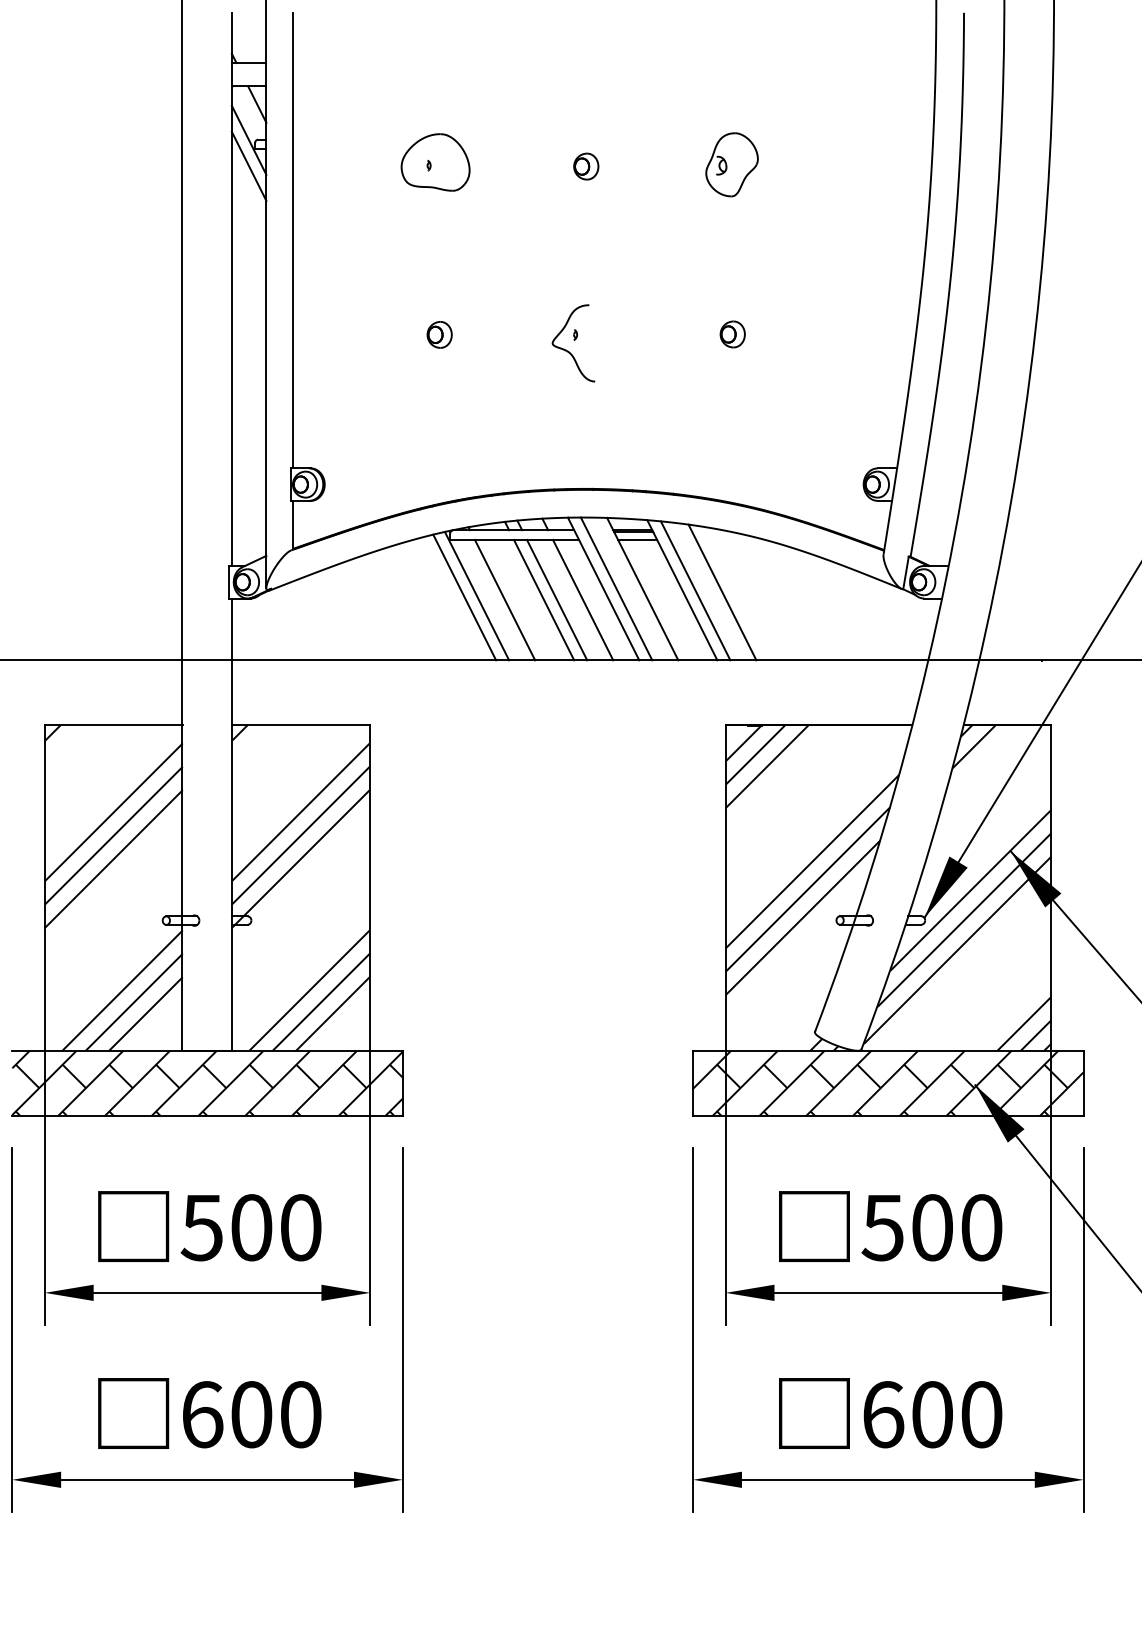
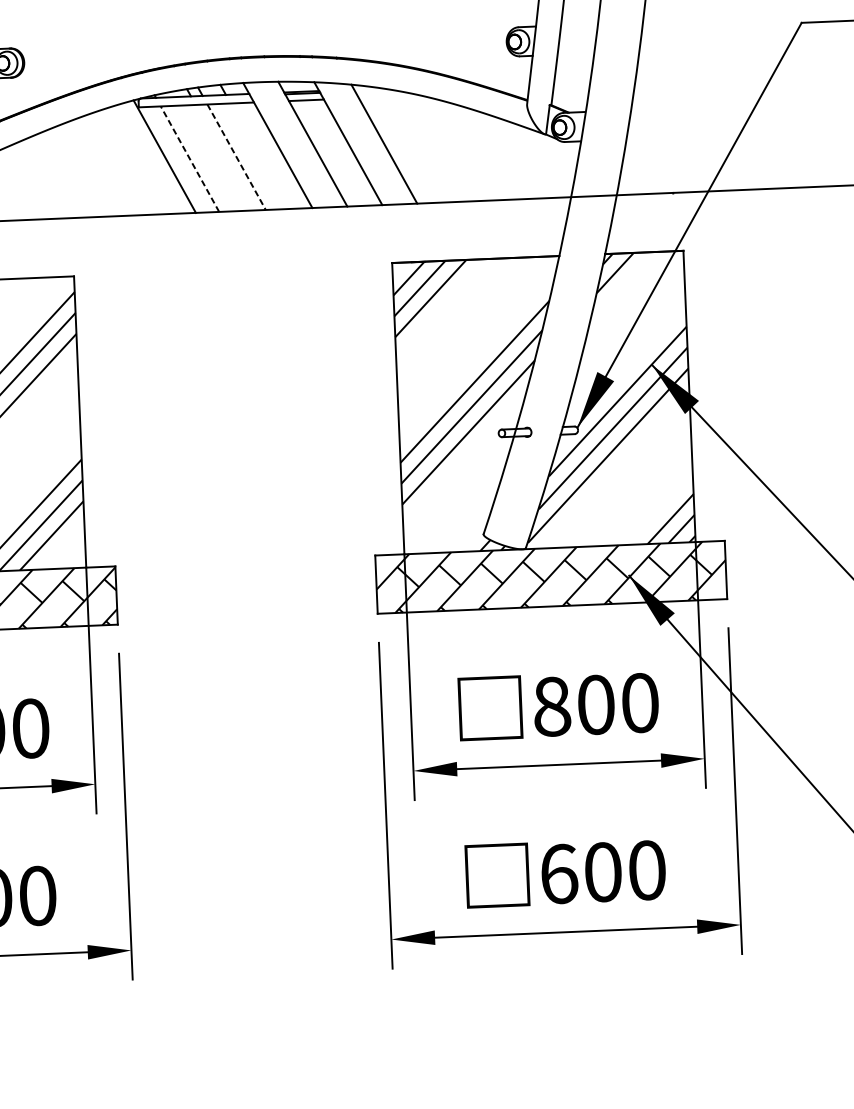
line: (616, 588) -> (289, 144), removed
line: (695, 590) -> (360, 143), removed
line: (464, 597) -> (153, 158), removed
line: (504, 599) -> (189, 158), solid -> dashed
line: (544, 599) -> (225, 157), removed
line: (583, 599) -> (260, 155), removed
line: (557, 600) -> (236, 157), solid -> dashed
text: (882, 1227) -> (551, 706), 500 -> 800

